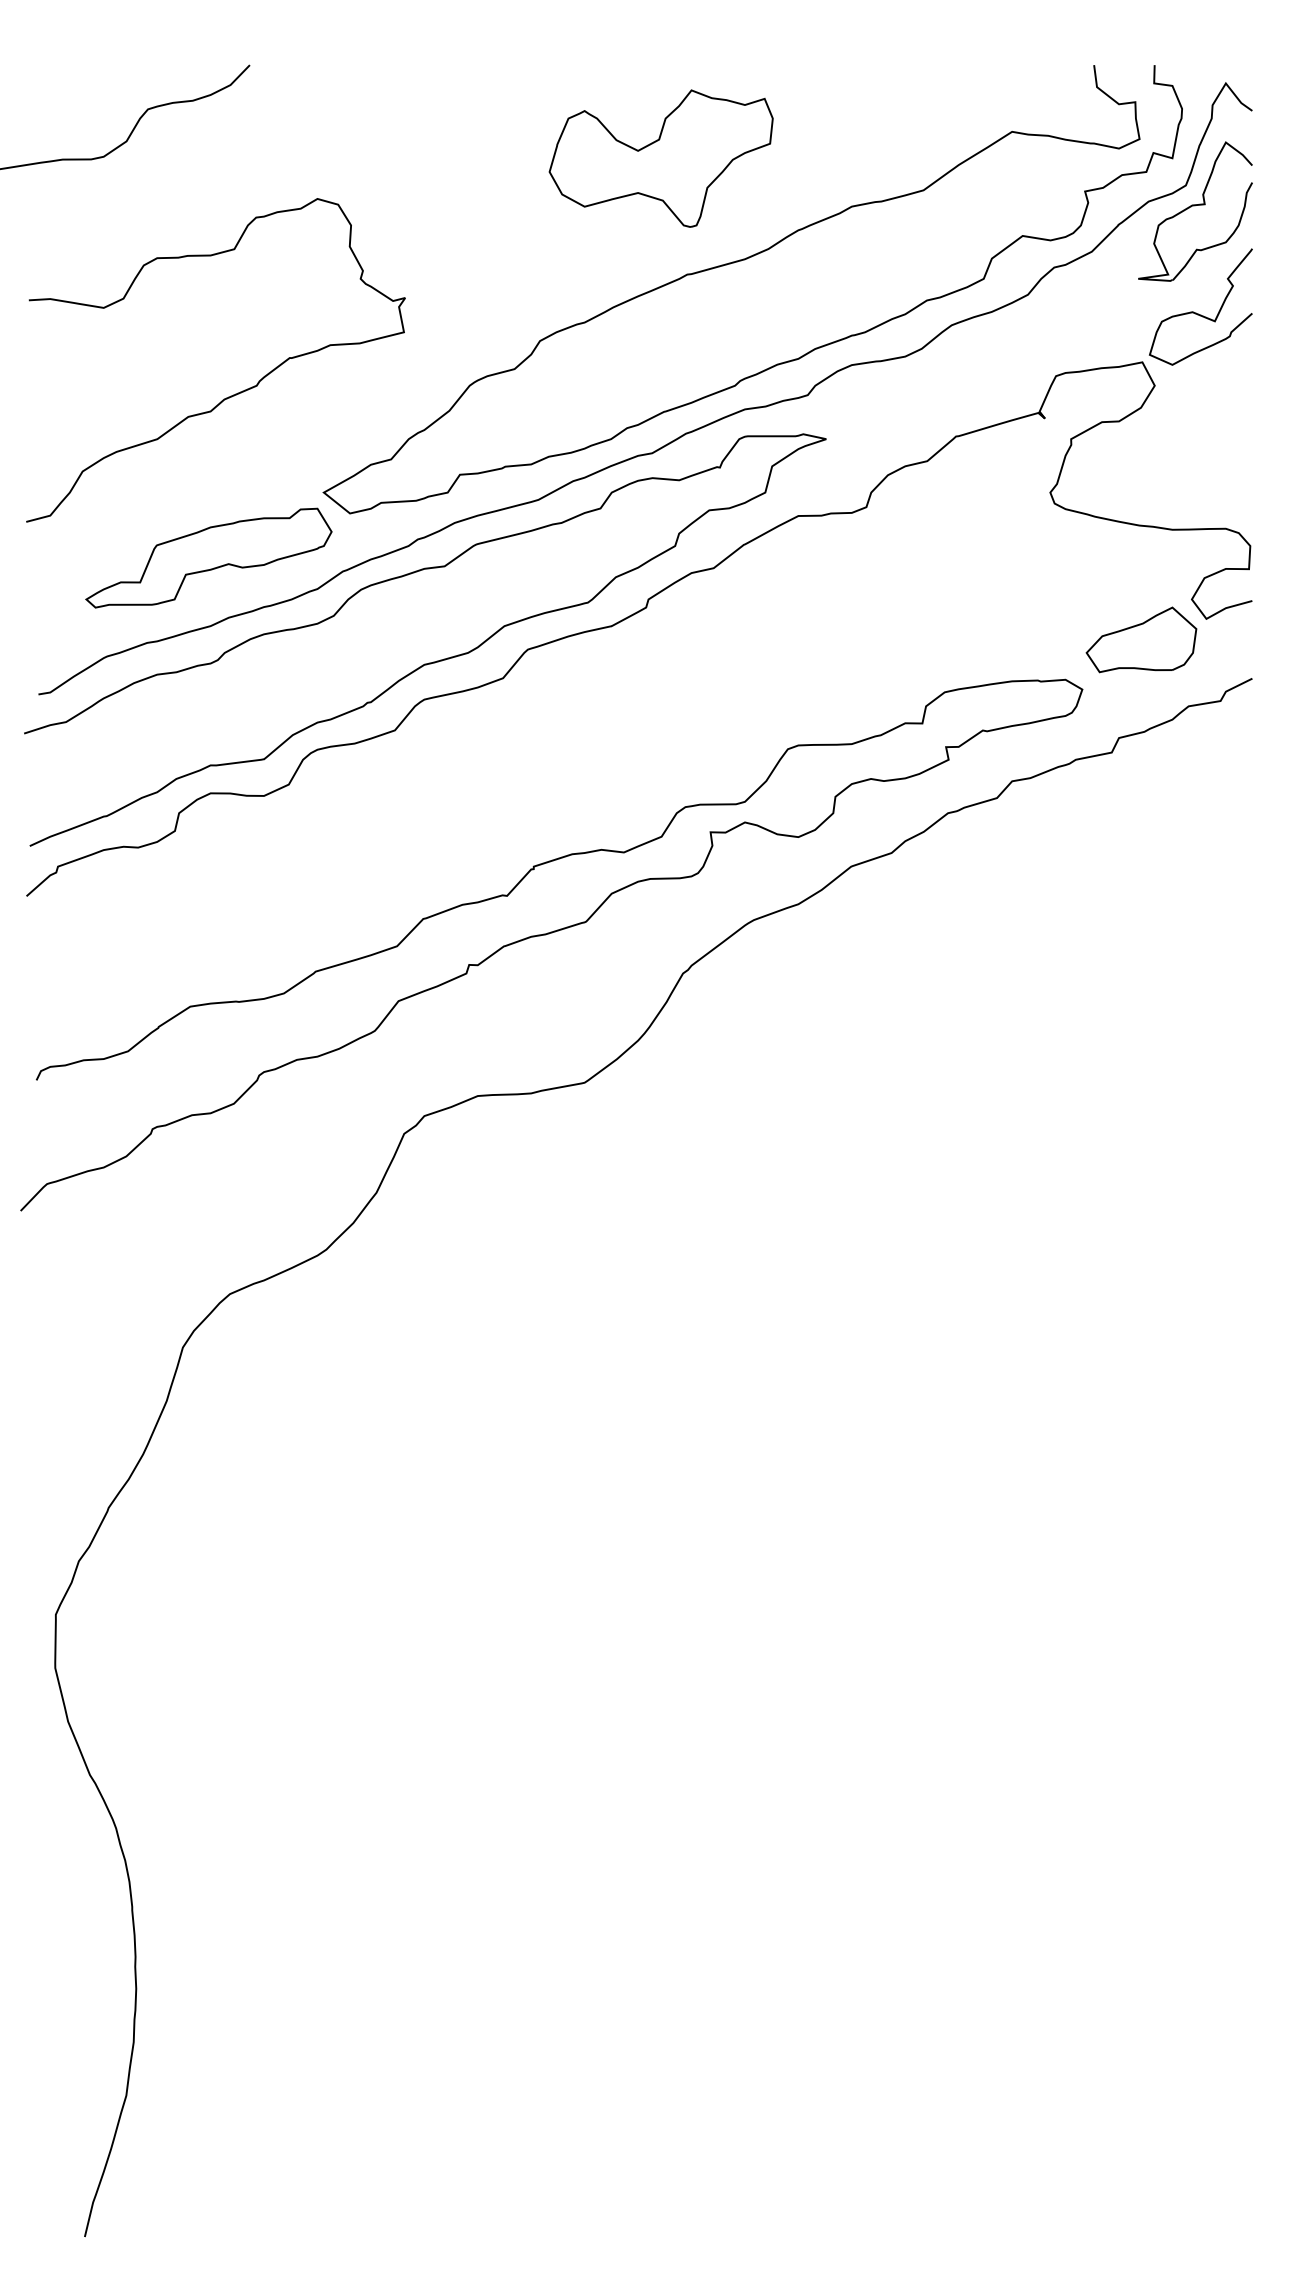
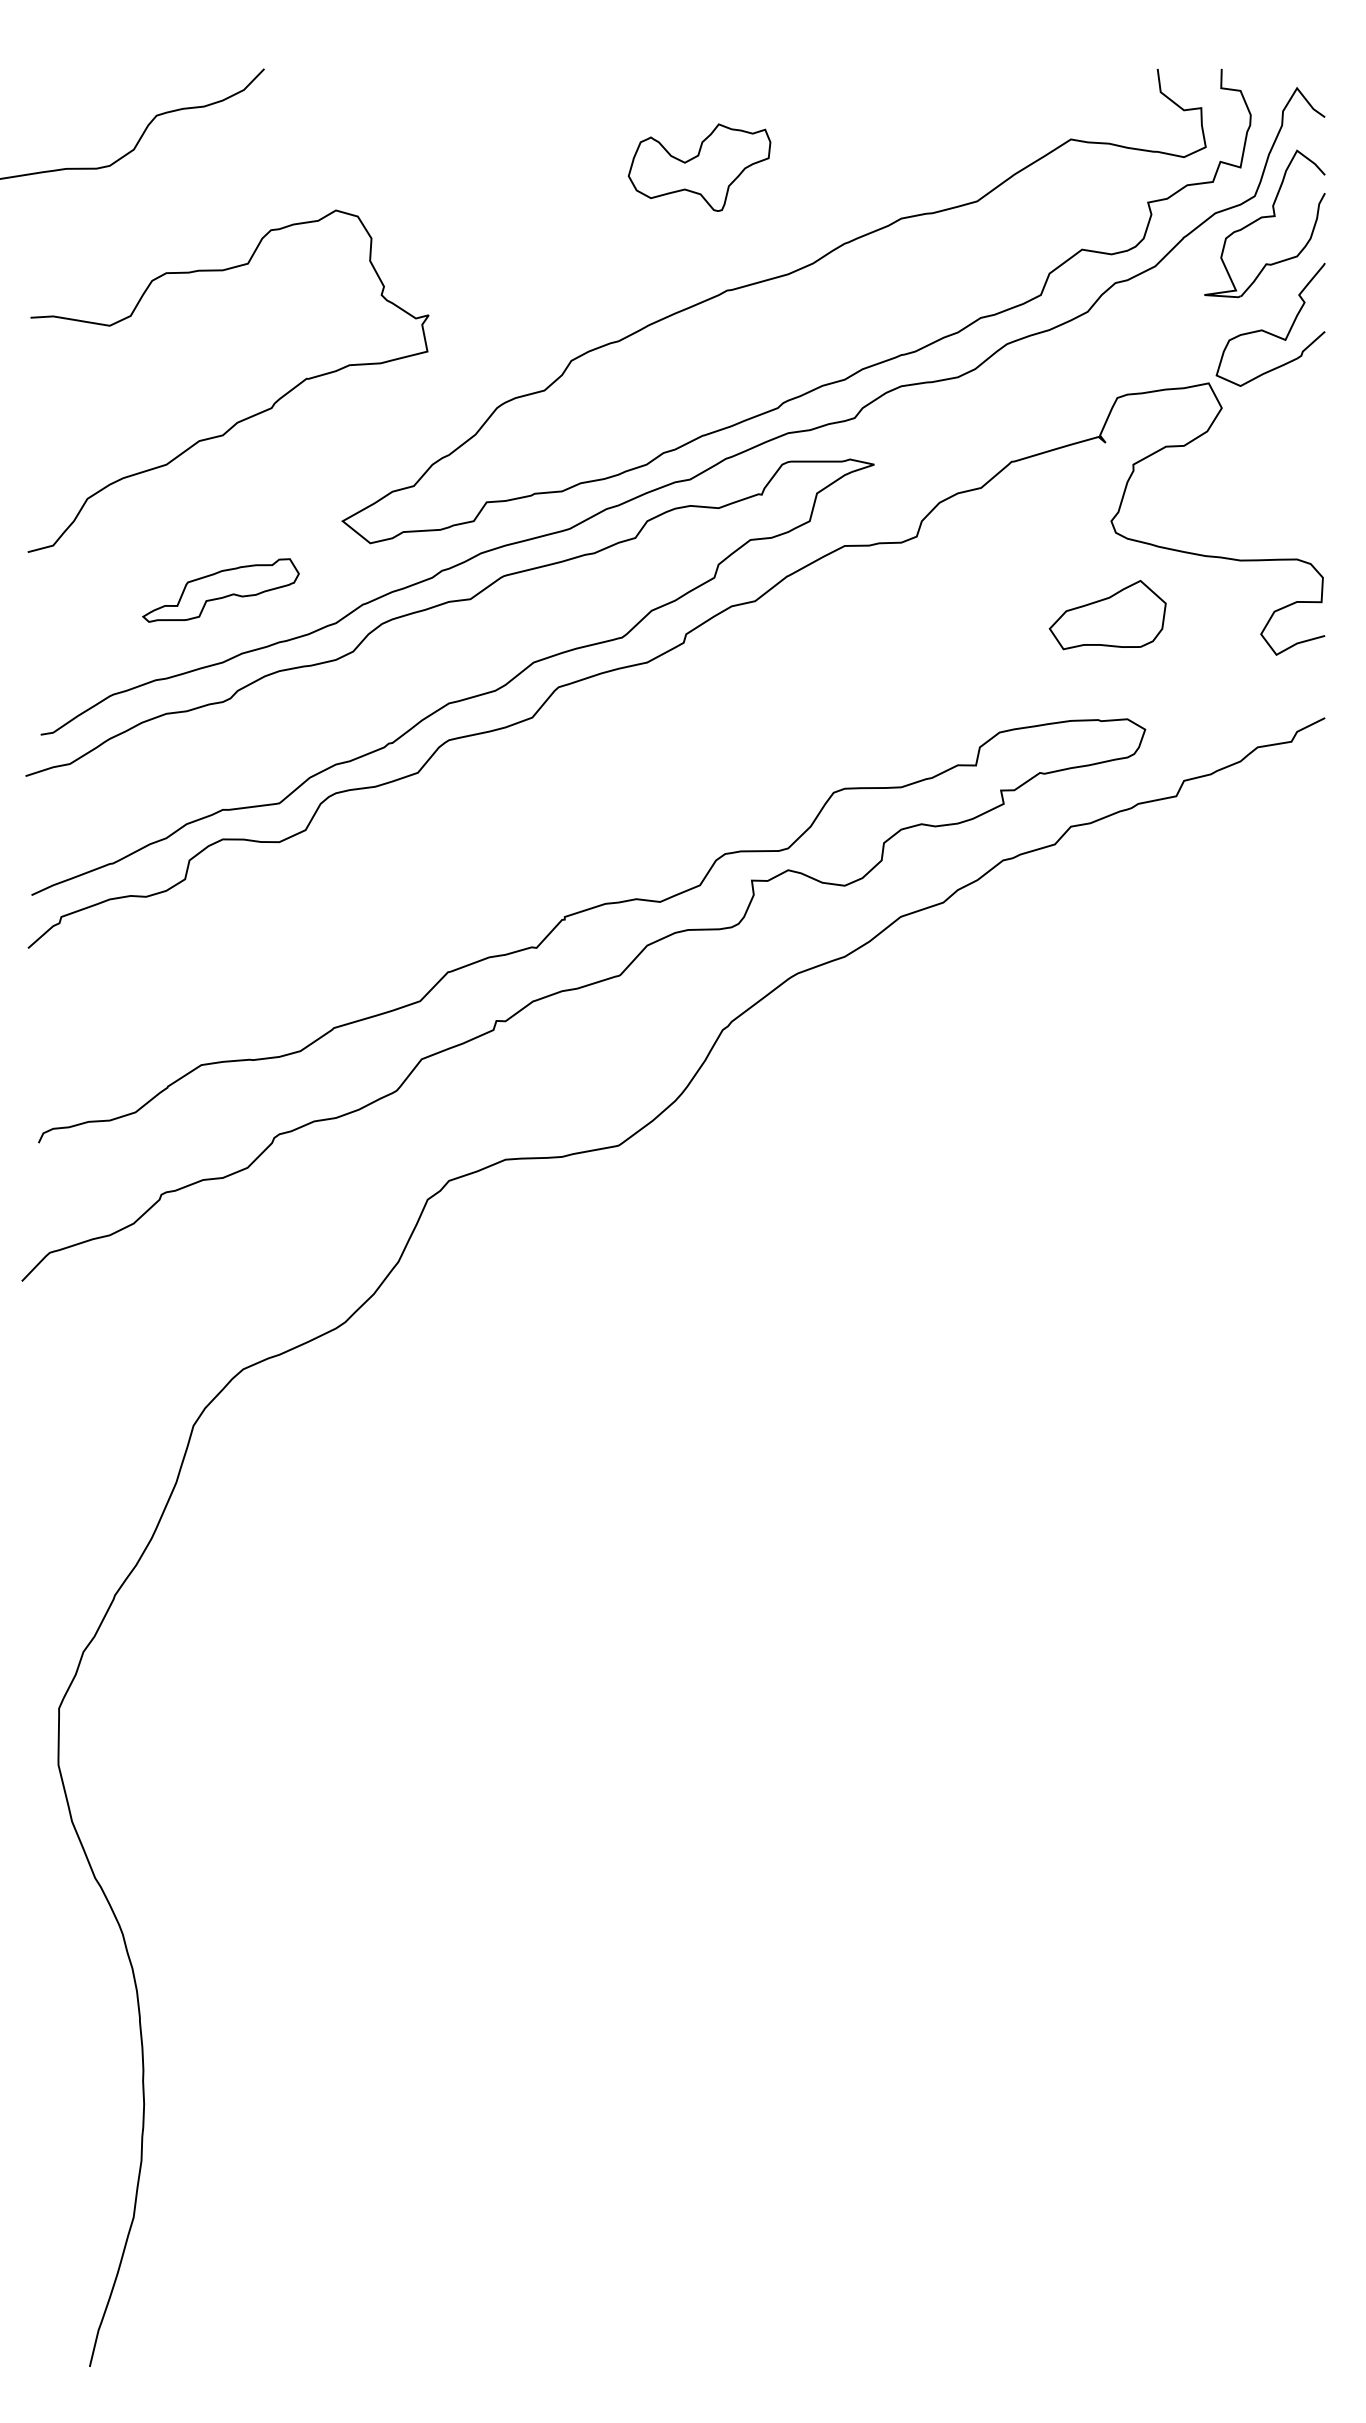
part: (661, 158) -> (699, 167), size x0.6
part: (208, 558) -> (220, 590), size x0.6
part: (1141, 640) -> (1107, 615), moved

